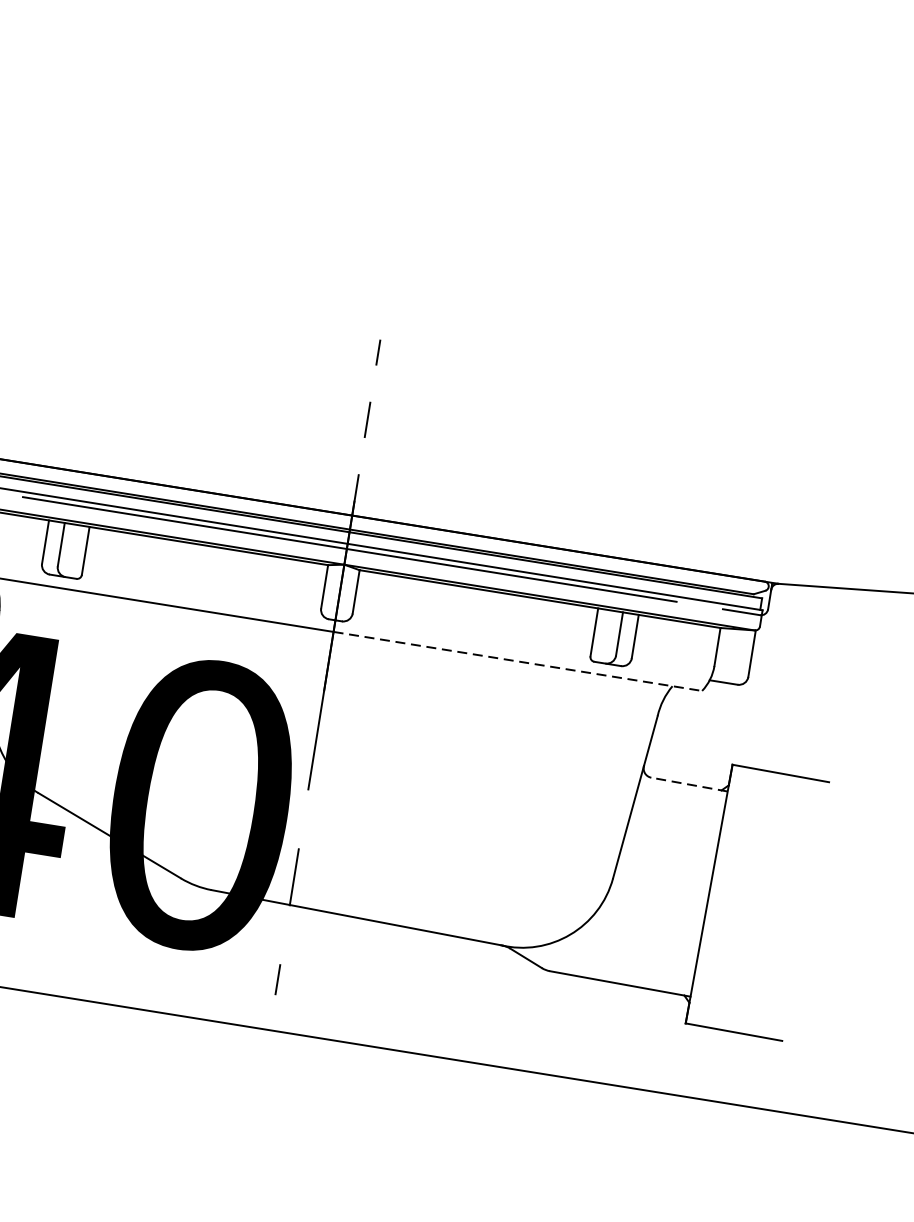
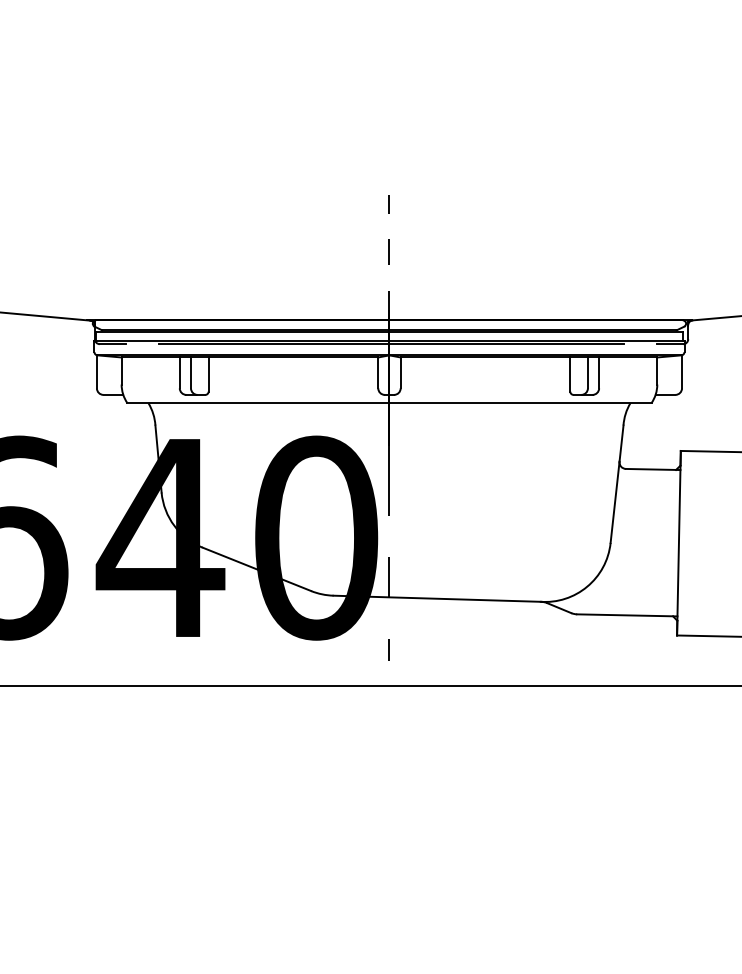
line: (517, 661) -> (520, 403), dashed -> solid
line: (688, 784) -> (652, 469), dashed -> solid

